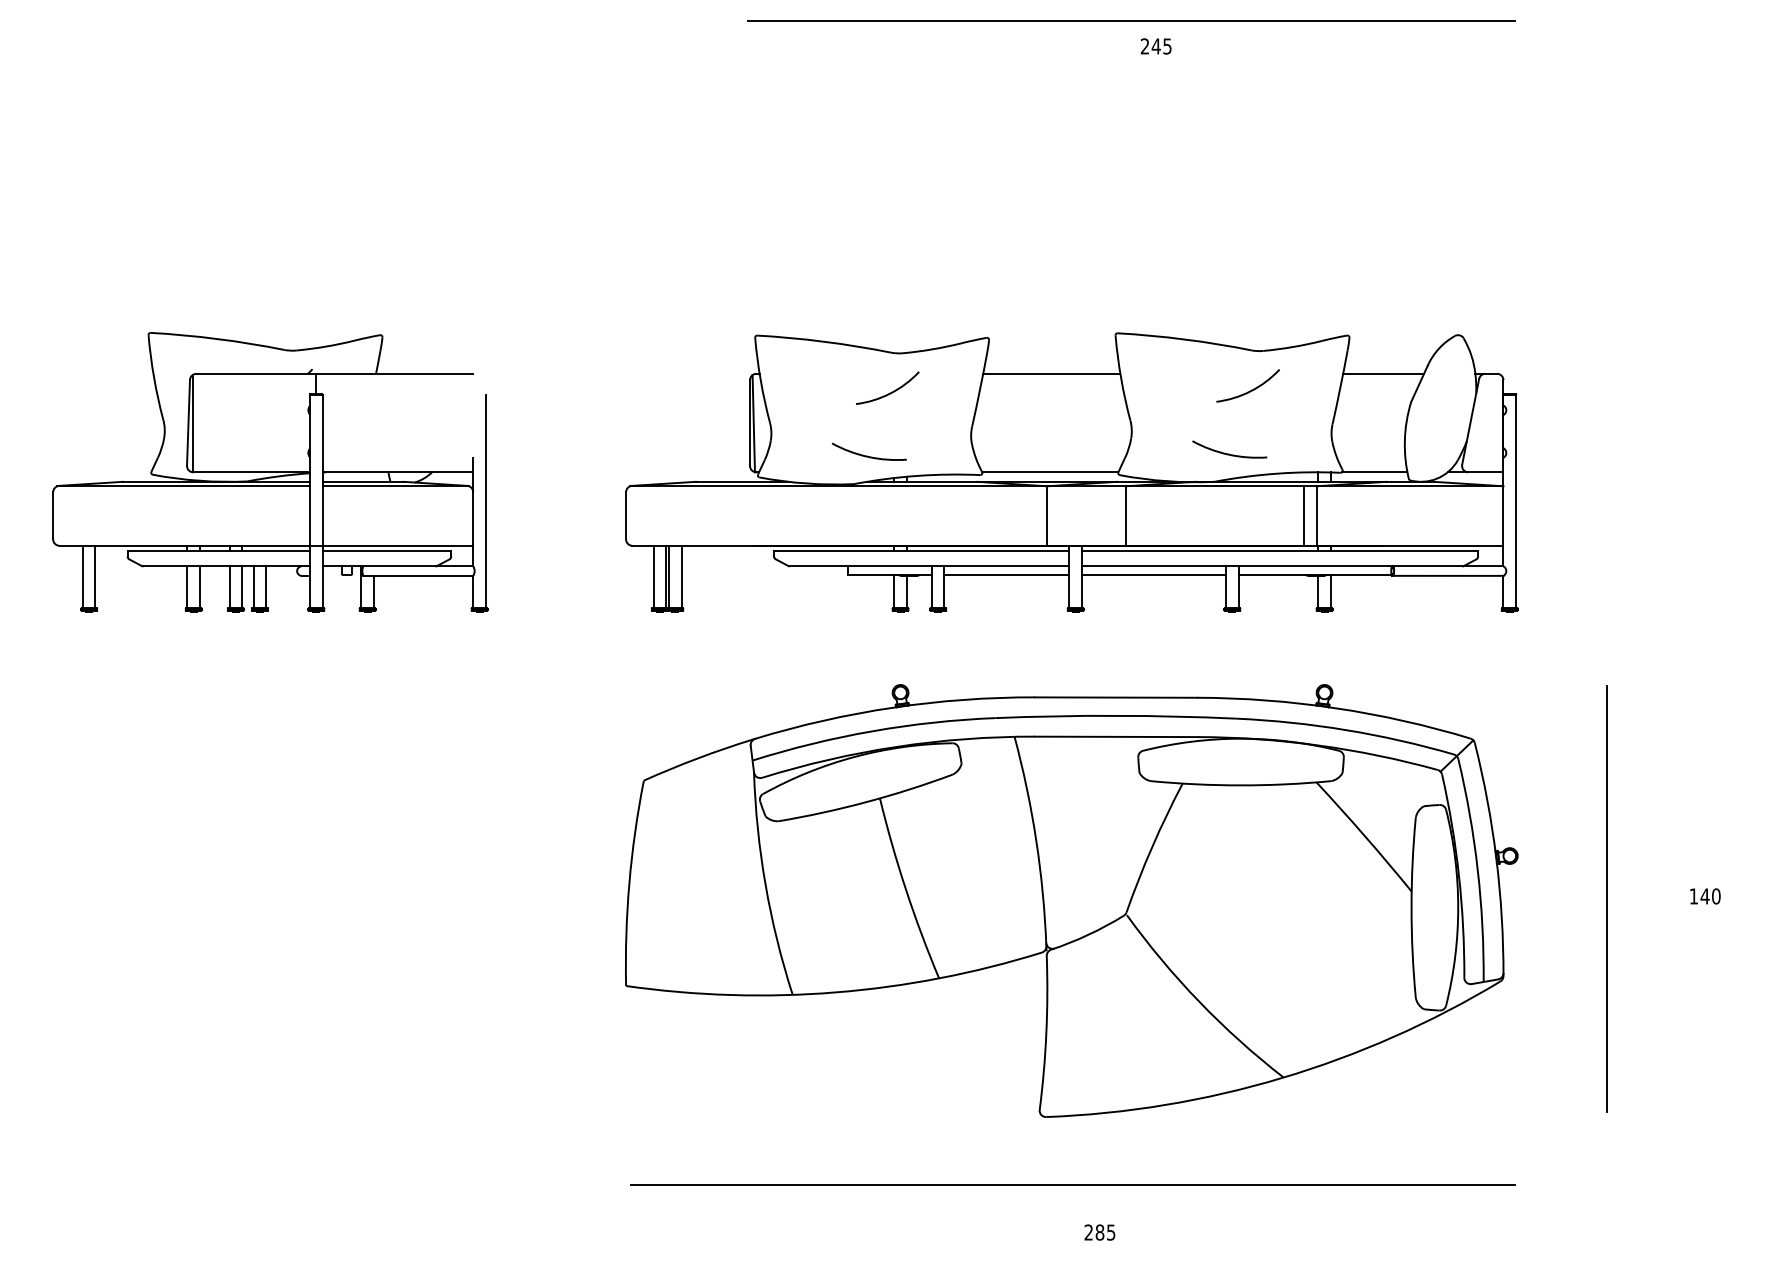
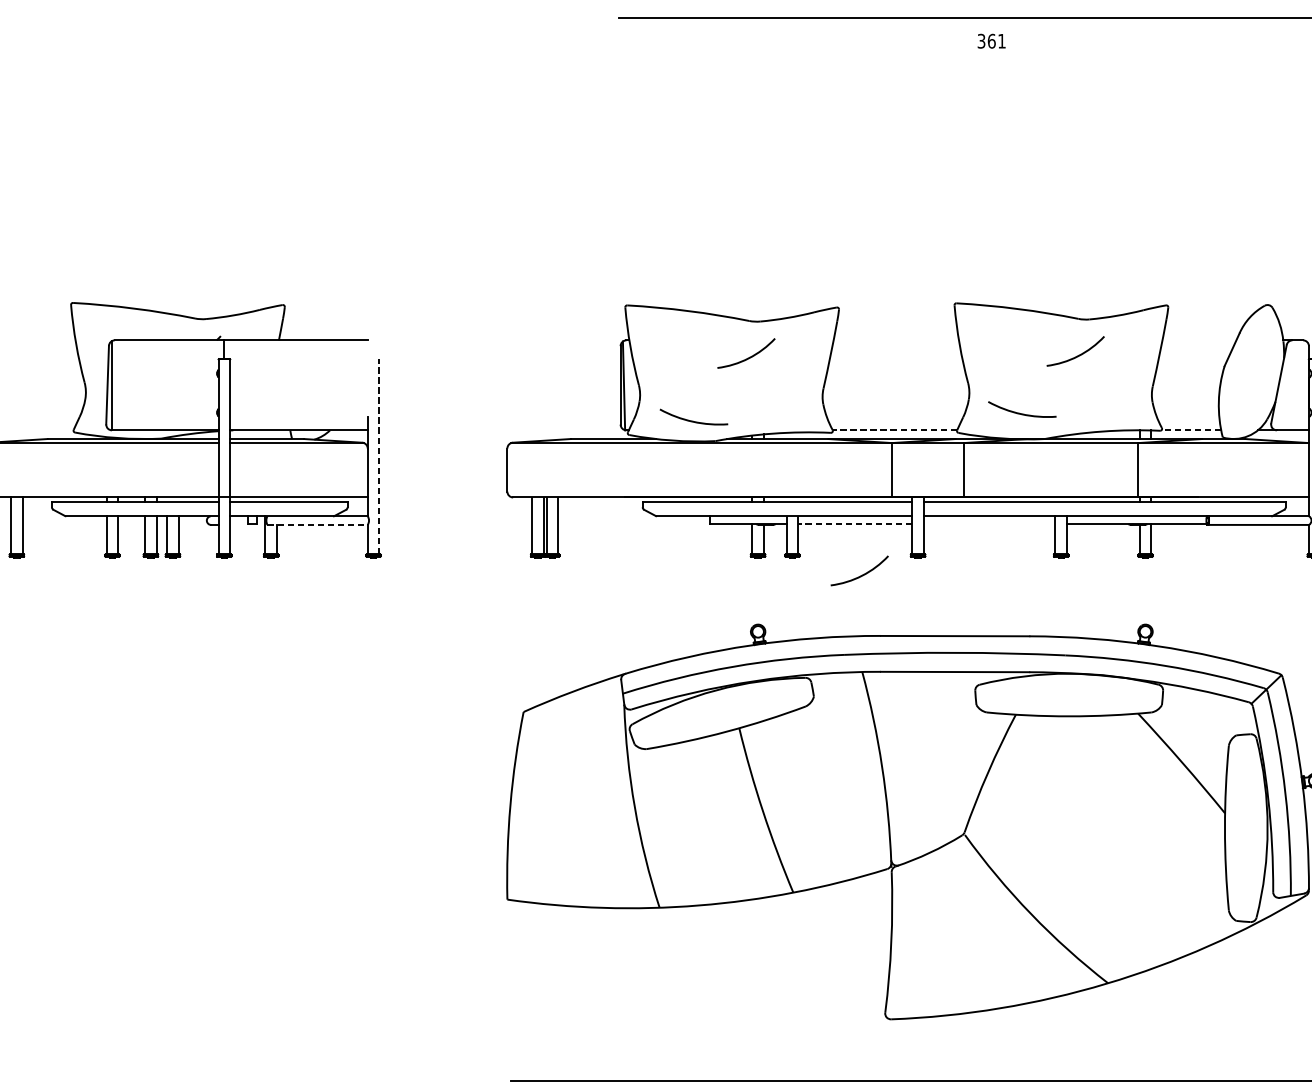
text: (1156, 46) -> (991, 41), 245 -> 361
line: (1051, 373) -> (896, 340), removed
line: (1383, 373) -> (1199, 340), removed
arc: (1229, 453) -> (1022, 413), moved
arc: (867, 455) -> (692, 420), moved
line: (1049, 472) -> (894, 430), solid -> dashed
line: (1374, 472) -> (1191, 430), solid -> dashed
line: (485, 501) -> (378, 456), solid -> dashed
line: (1304, 515) -> (1127, 469), removed
line: (1006, 574) -> (854, 523), solid -> dashed
line: (1154, 574) -> (990, 523), removed
line: (418, 575) -> (317, 524), solid -> dashed
arc: (1013, 630) -> (861, 574), added

